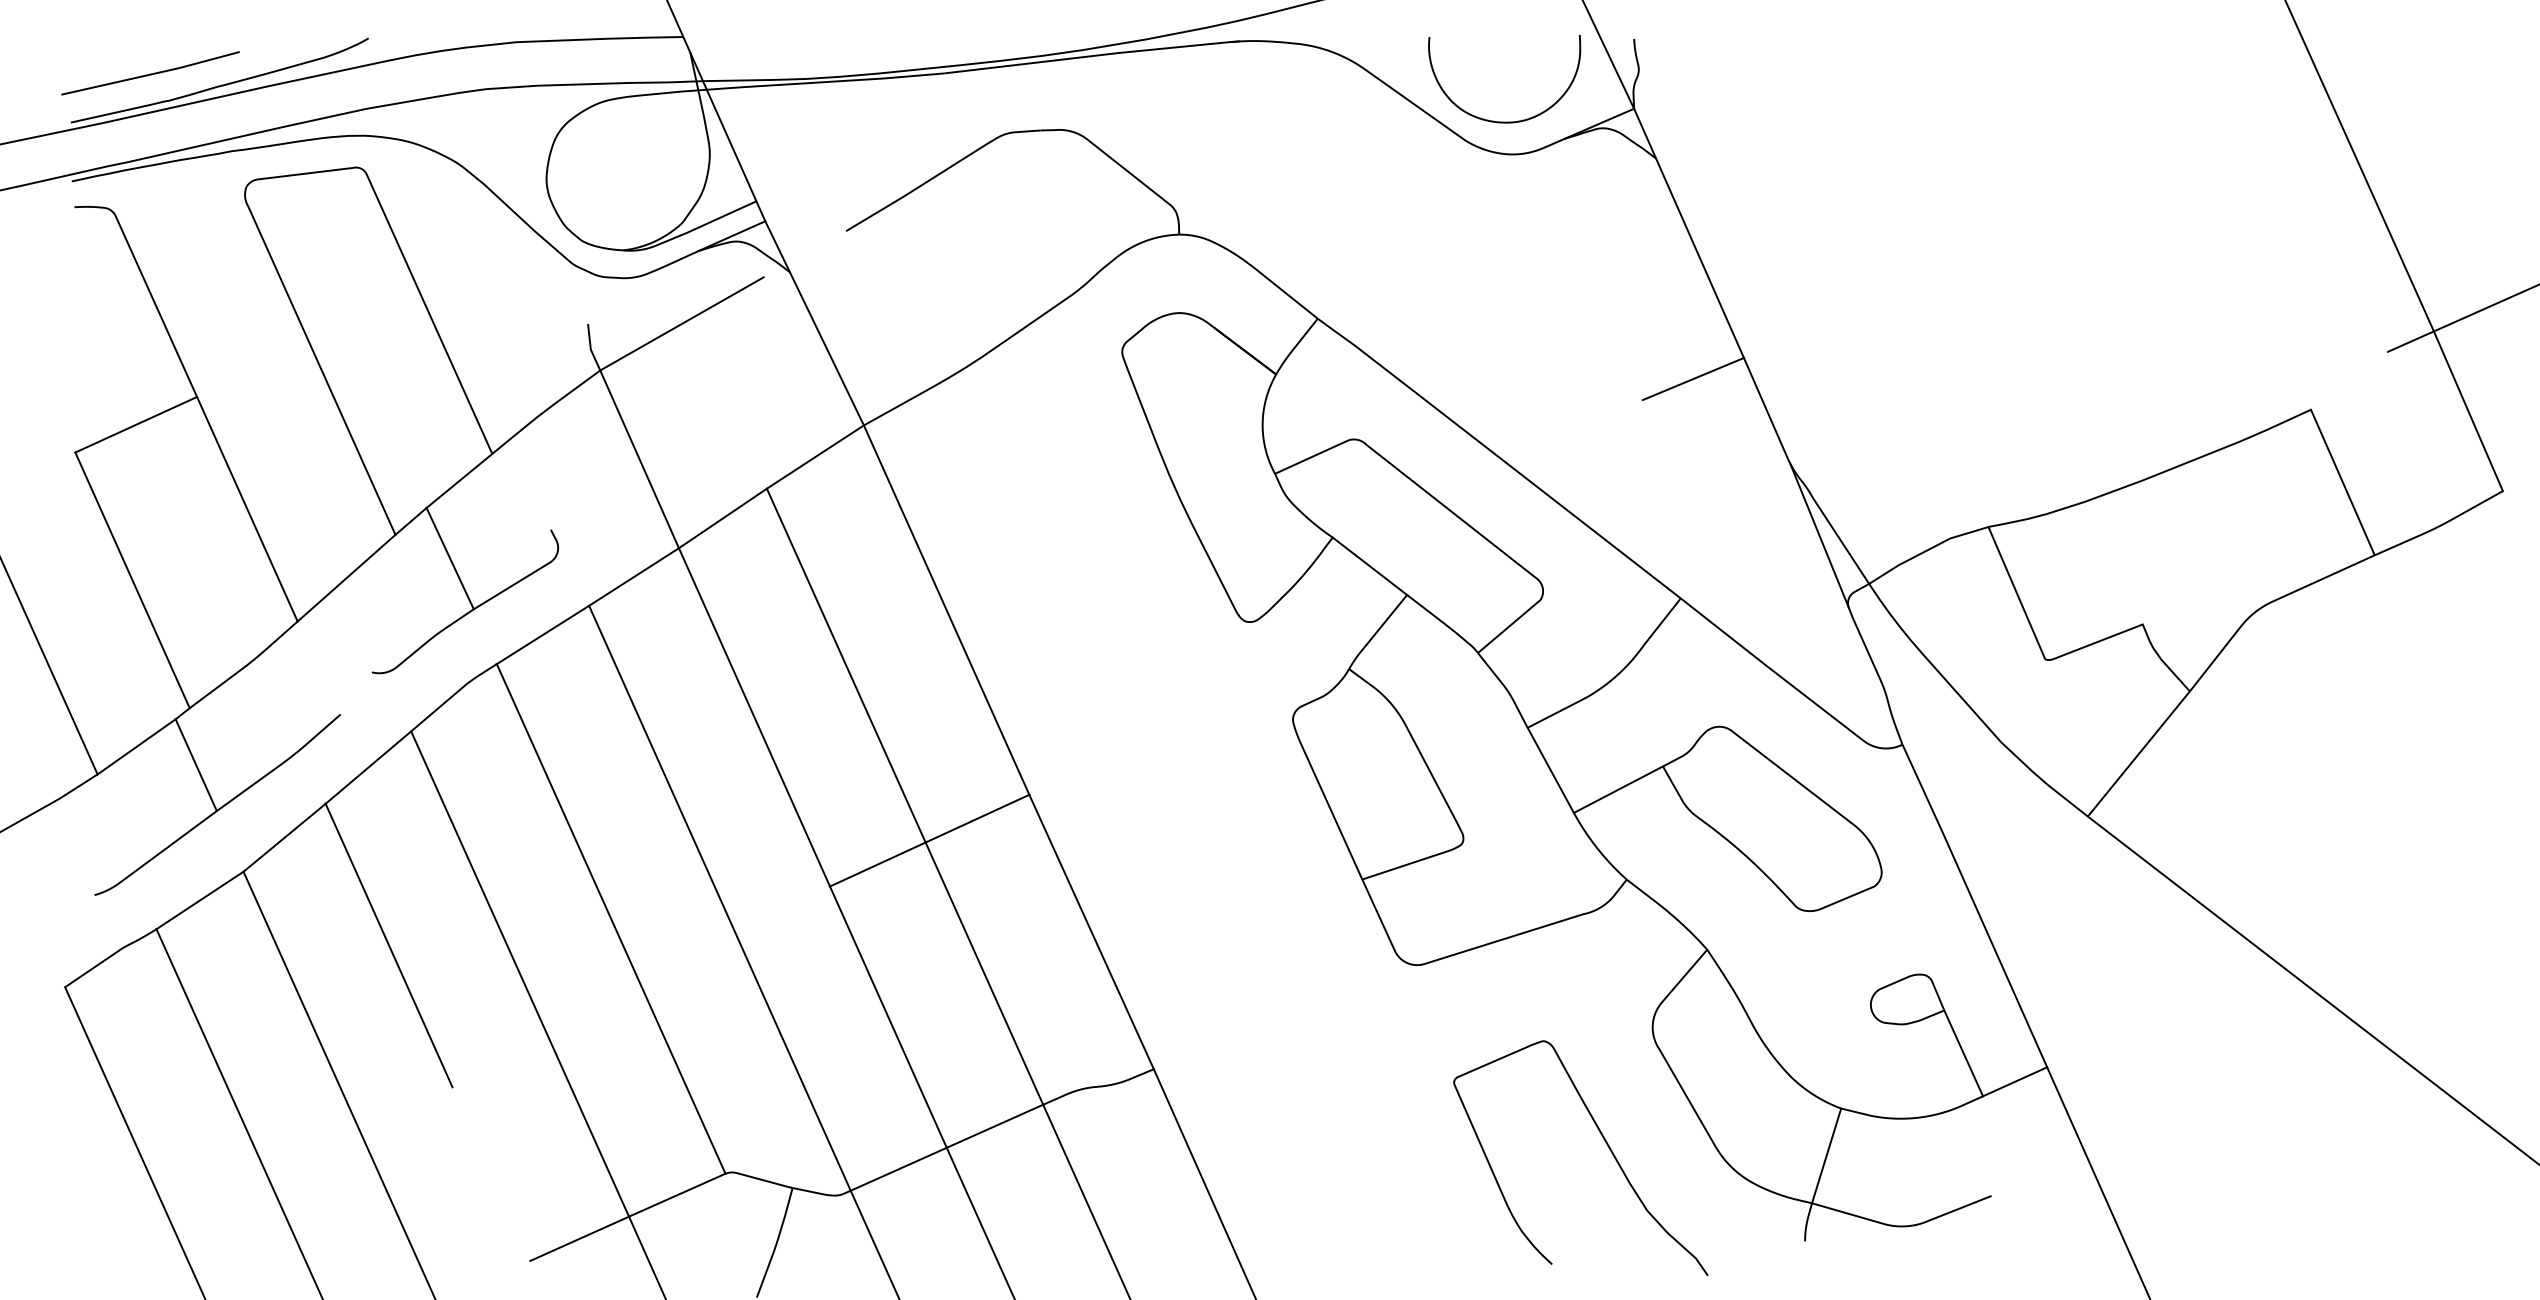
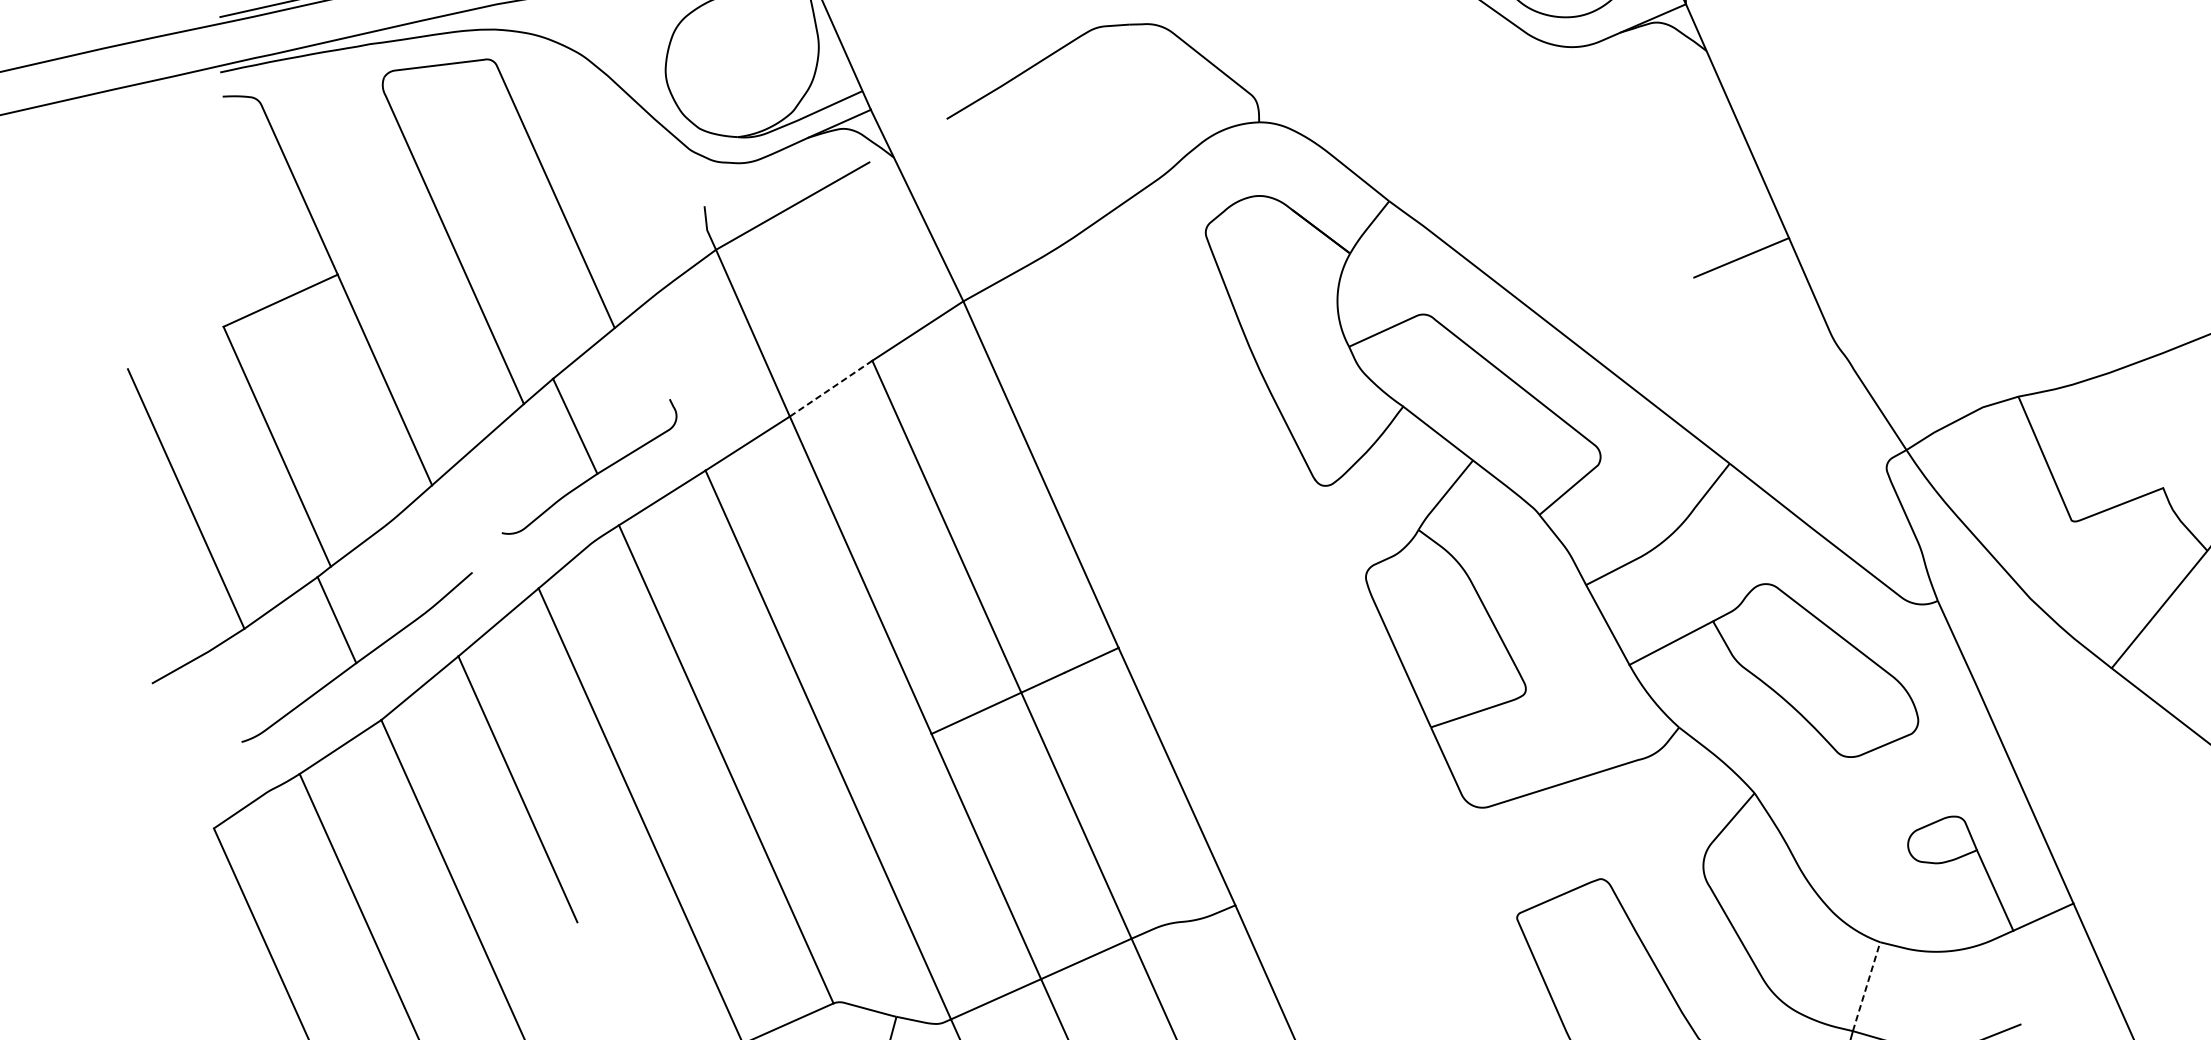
line: (722, 518) -> (830, 388), solid -> dashed
line: (1819, 535) -> (1859, 404), removed
line: (1826, 1155) -> (1866, 986), solid -> dashed

